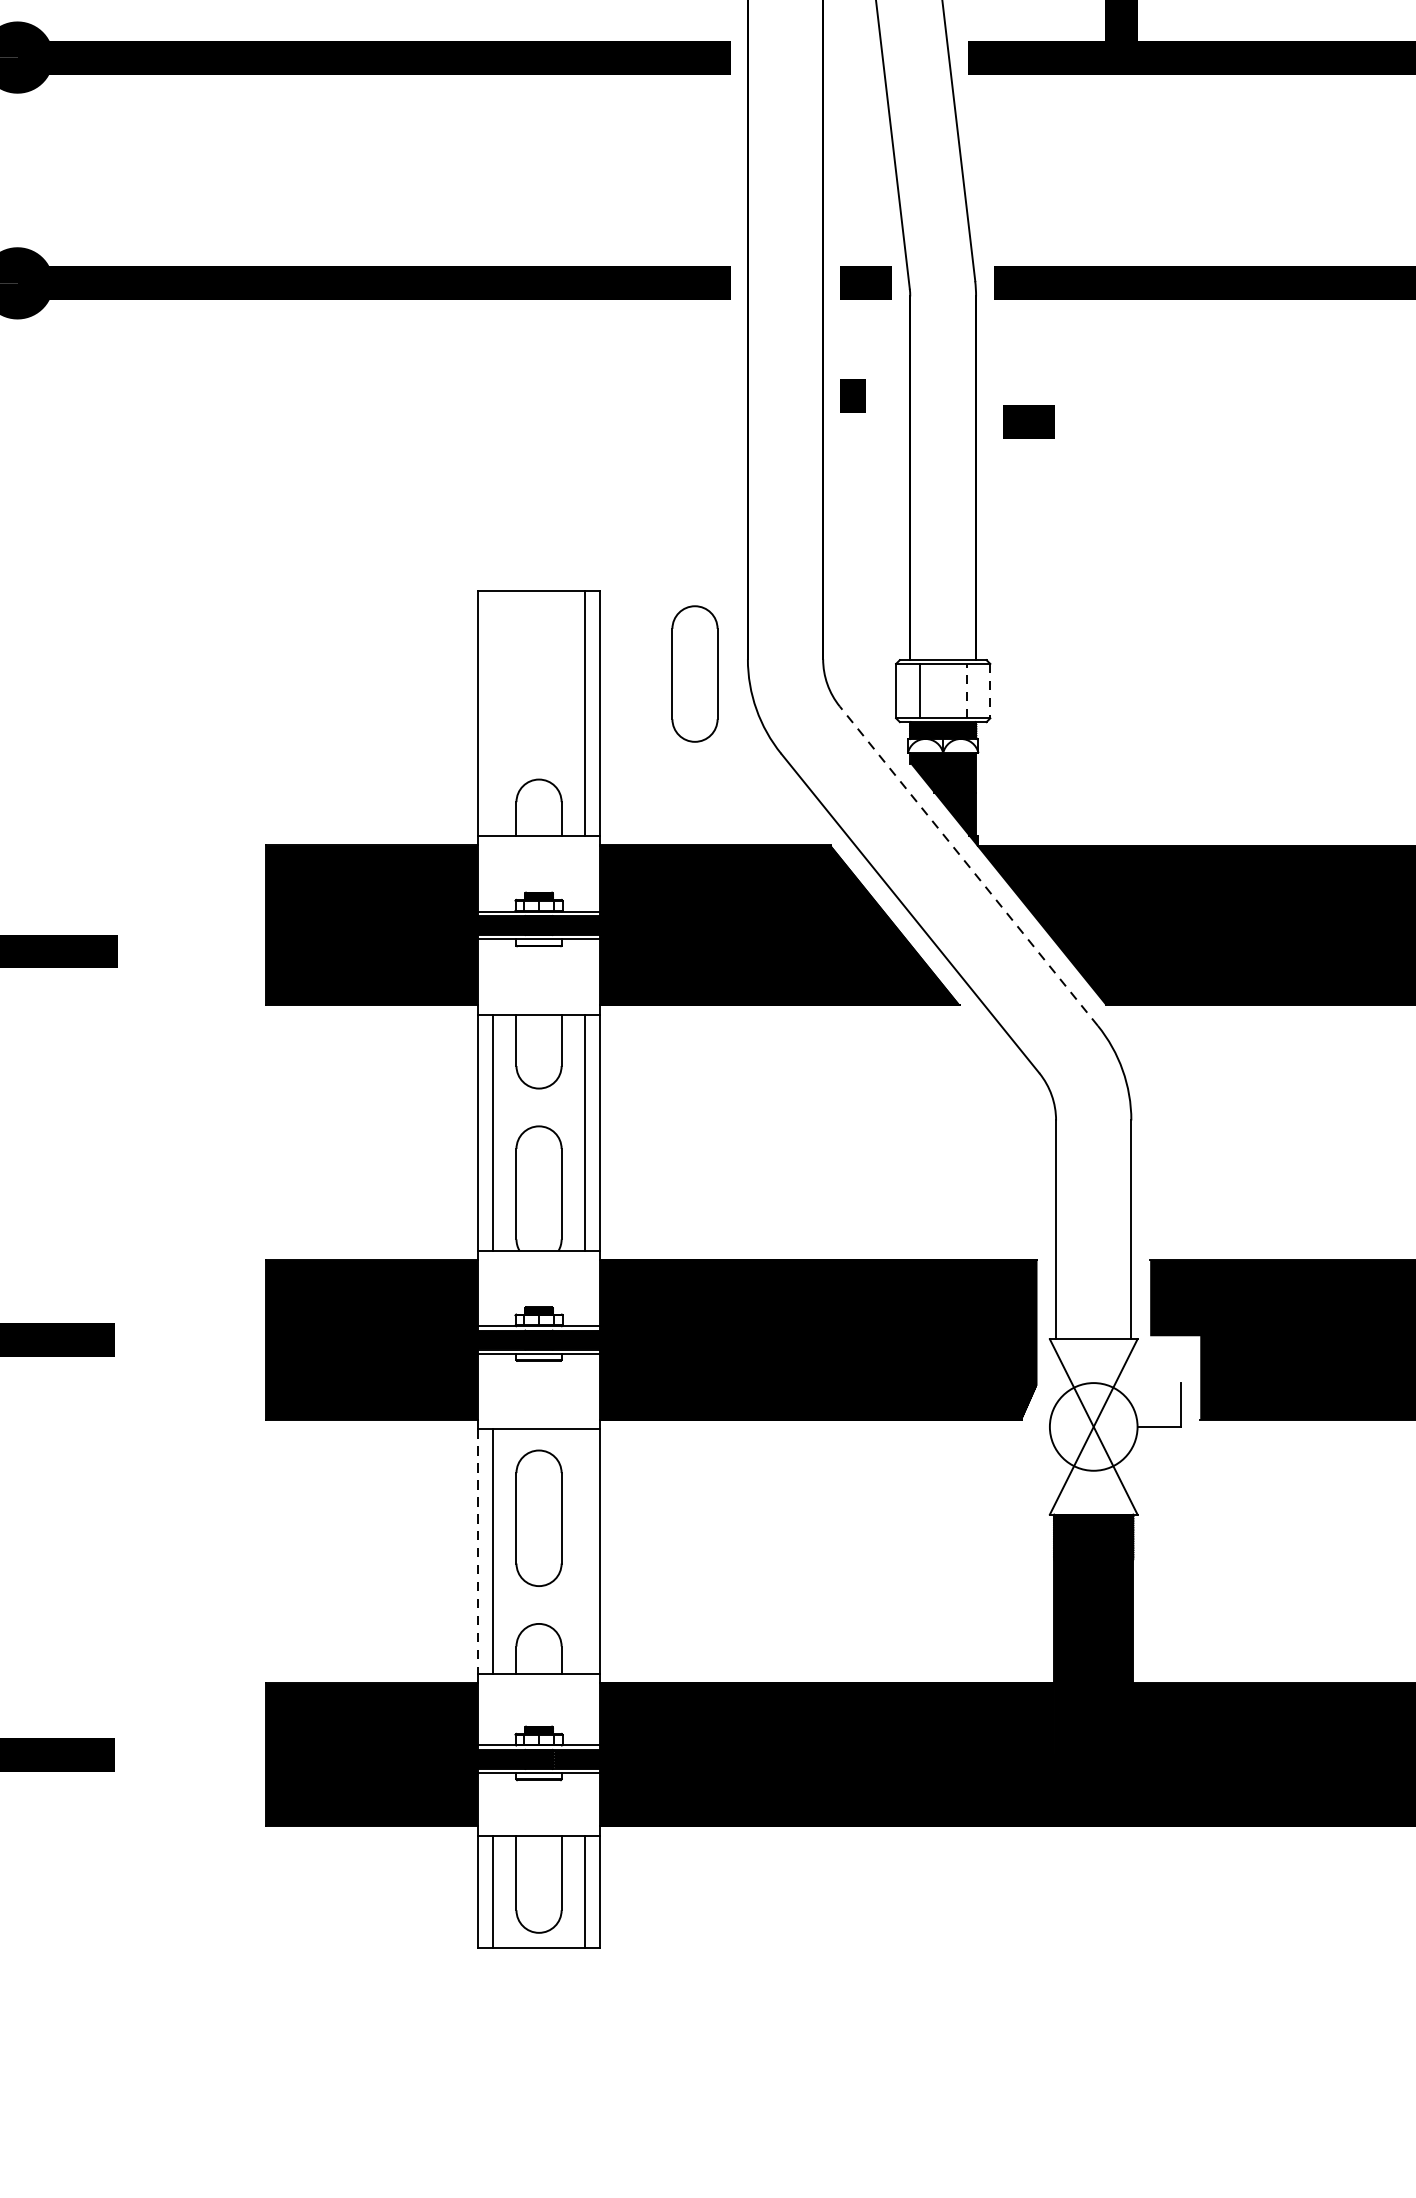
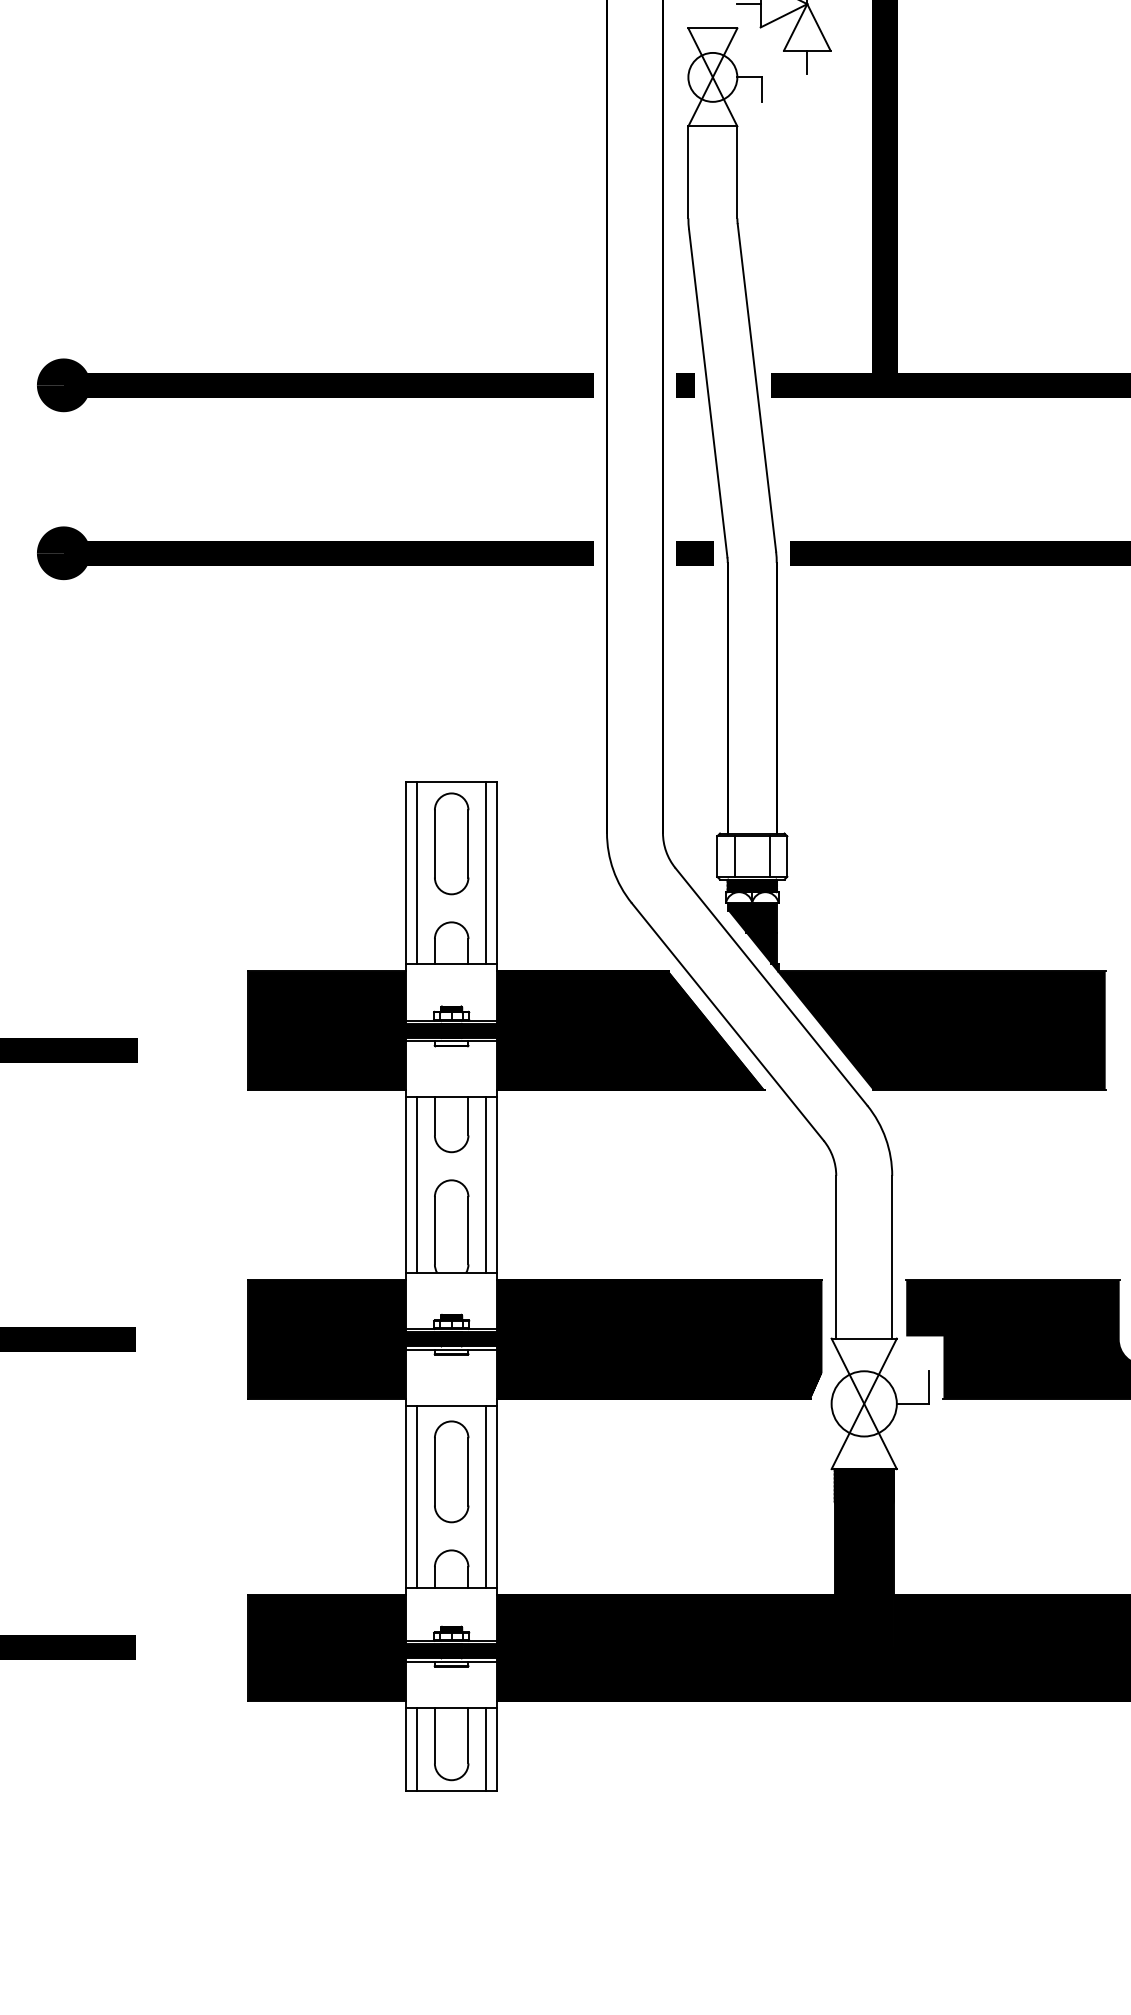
line: (853, 396) -> (685, 385), moved
line: (1028, 422) -> (815, 656), removed
part: (694, 673) -> (451, 843), moved
line: (966, 691) -> (769, 856), dashed -> solid
line: (990, 692) -> (787, 857), dashed -> solid
line: (493, 713) -> (417, 873), added
line: (969, 865) -> (771, 986), dashed -> solid
line: (478, 1551) -> (406, 1496), dashed -> solid
line: (584, 1551) -> (485, 1496), added

